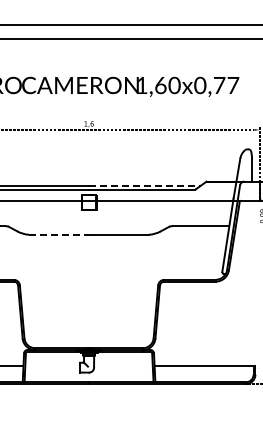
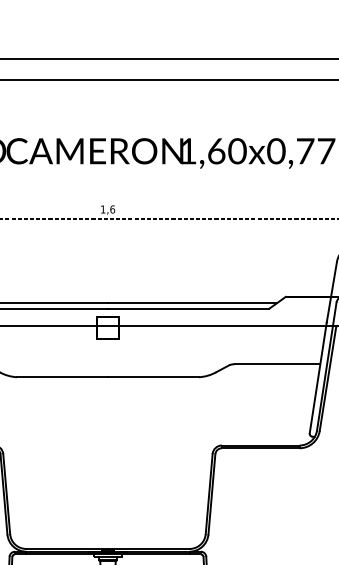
line: (145, 185) -> (193, 302), dashed -> solid
line: (59, 234) -> (63, 376), dashed -> solid

